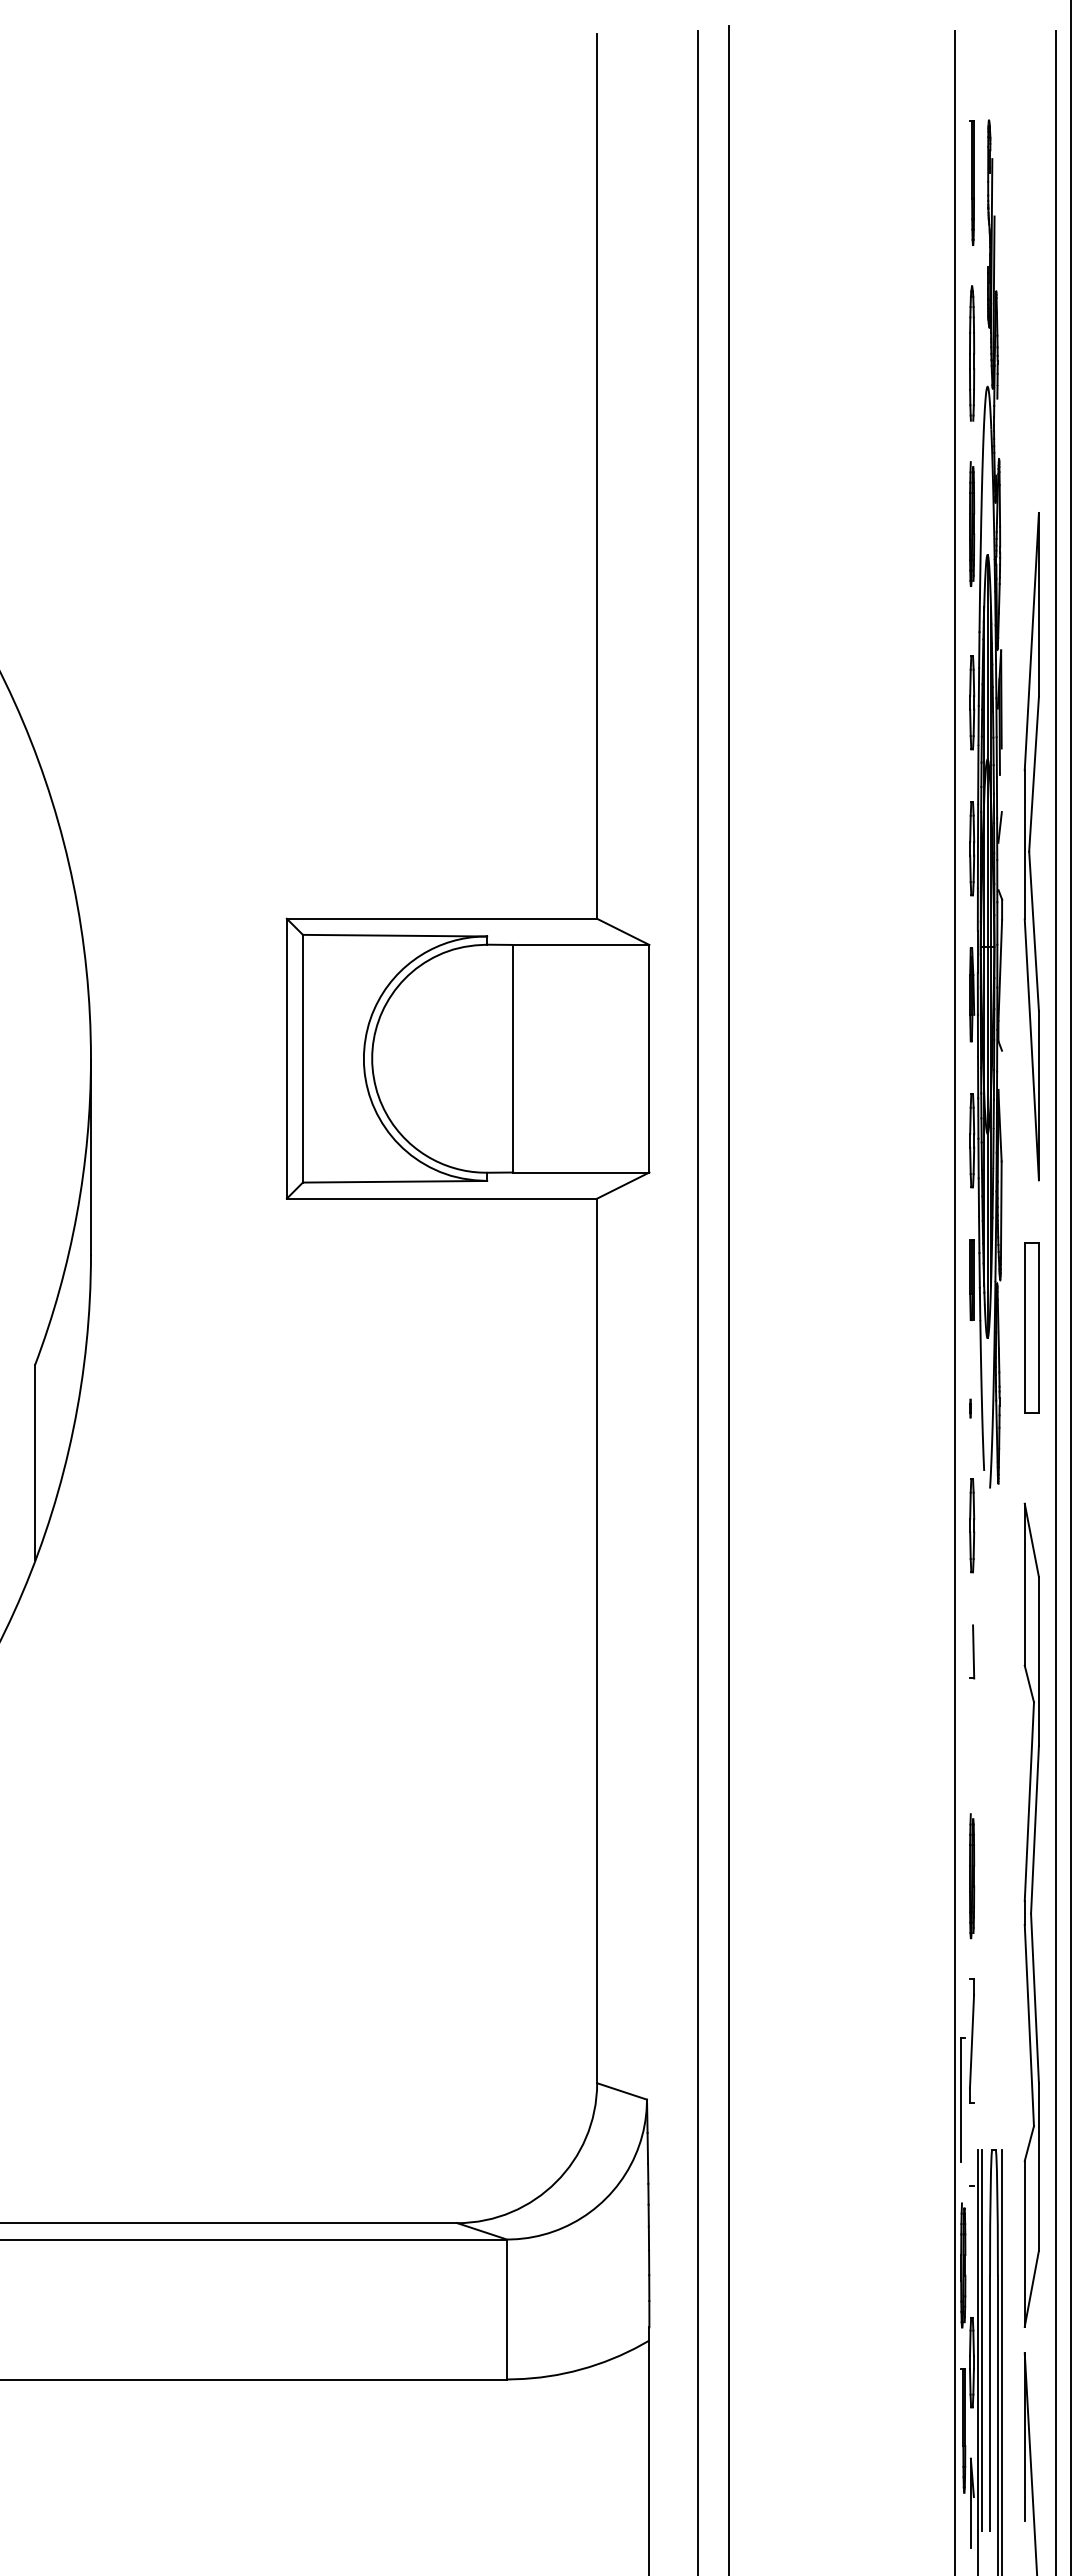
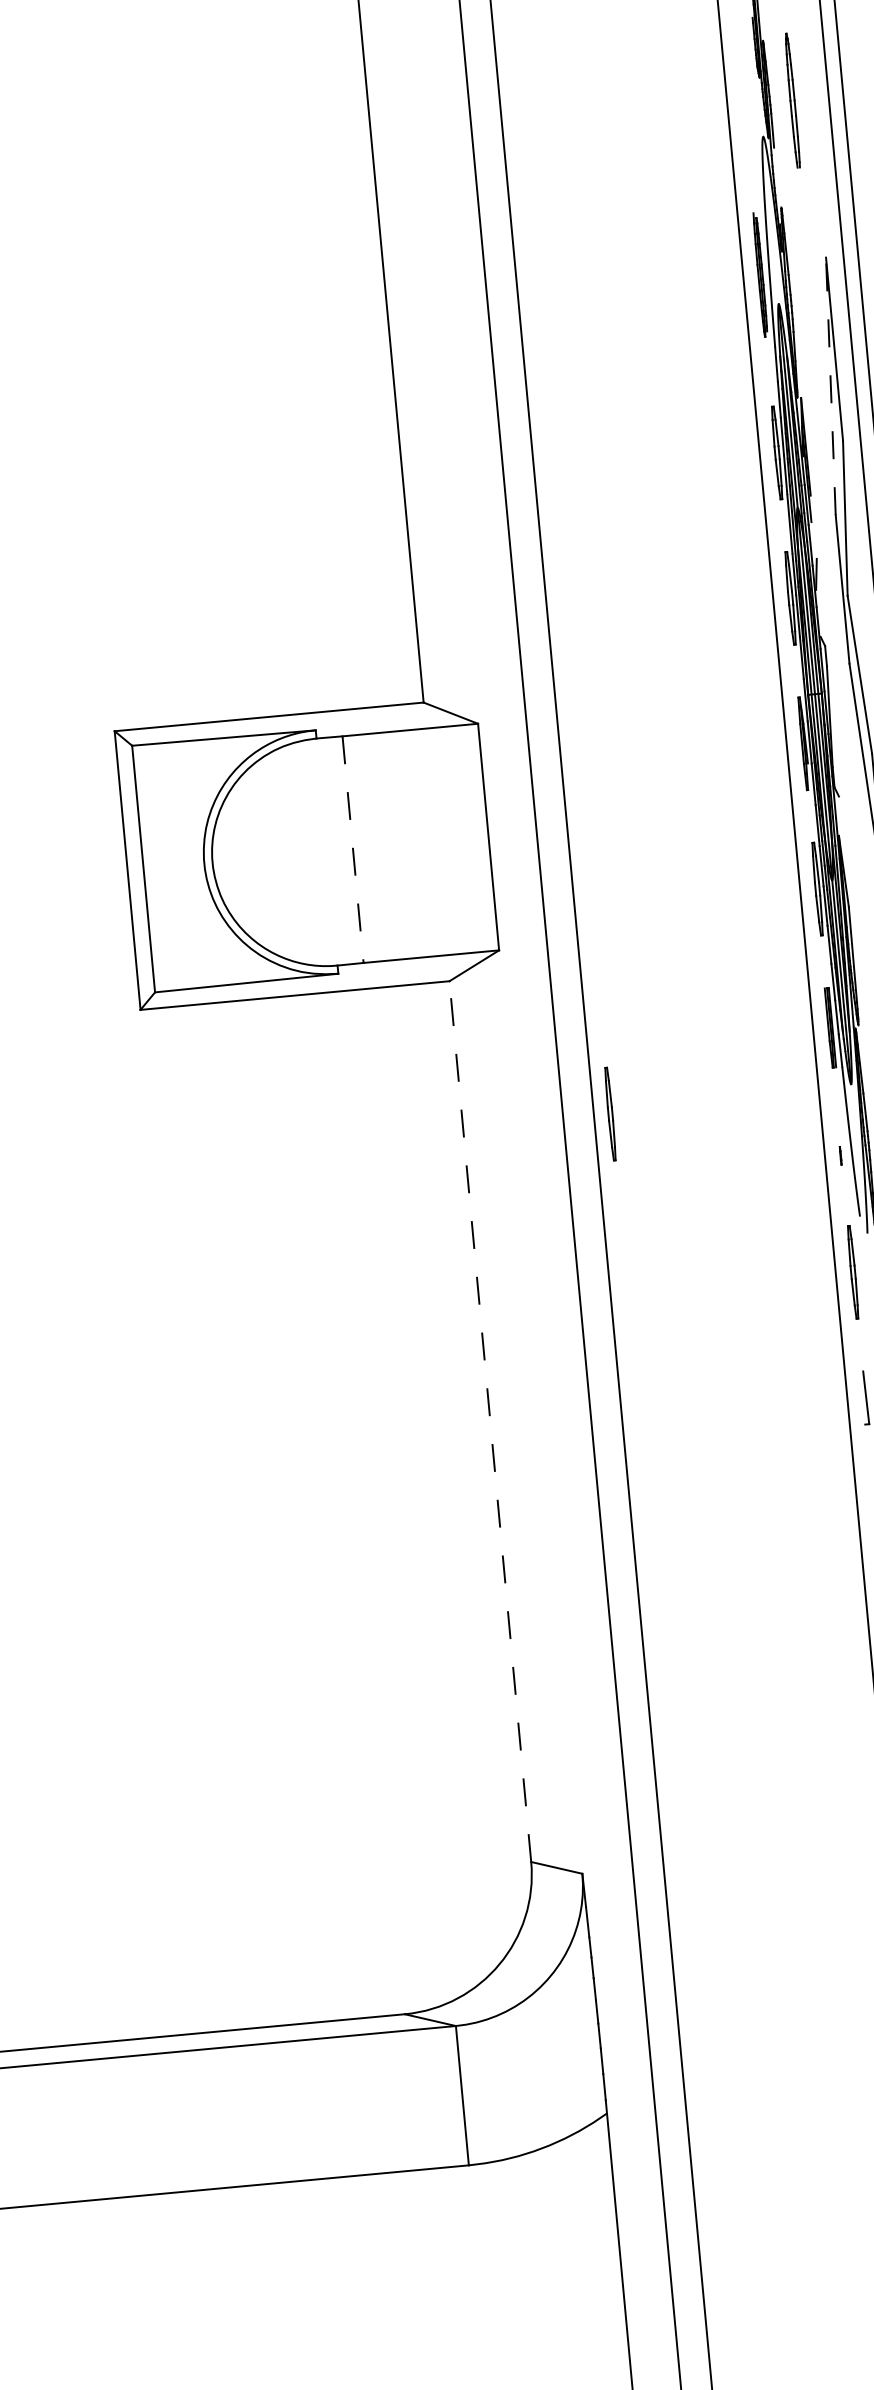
part: (972, 353) -> (792, 100), moved
line: (1031, 641) -> (830, 386), solid -> dashed
line: (513, 1058) -> (353, 849), solid -> dashed
part: (745, 1345) -> (610, 1113), added
line: (597, 1640) -> (490, 1421), solid -> dashed

